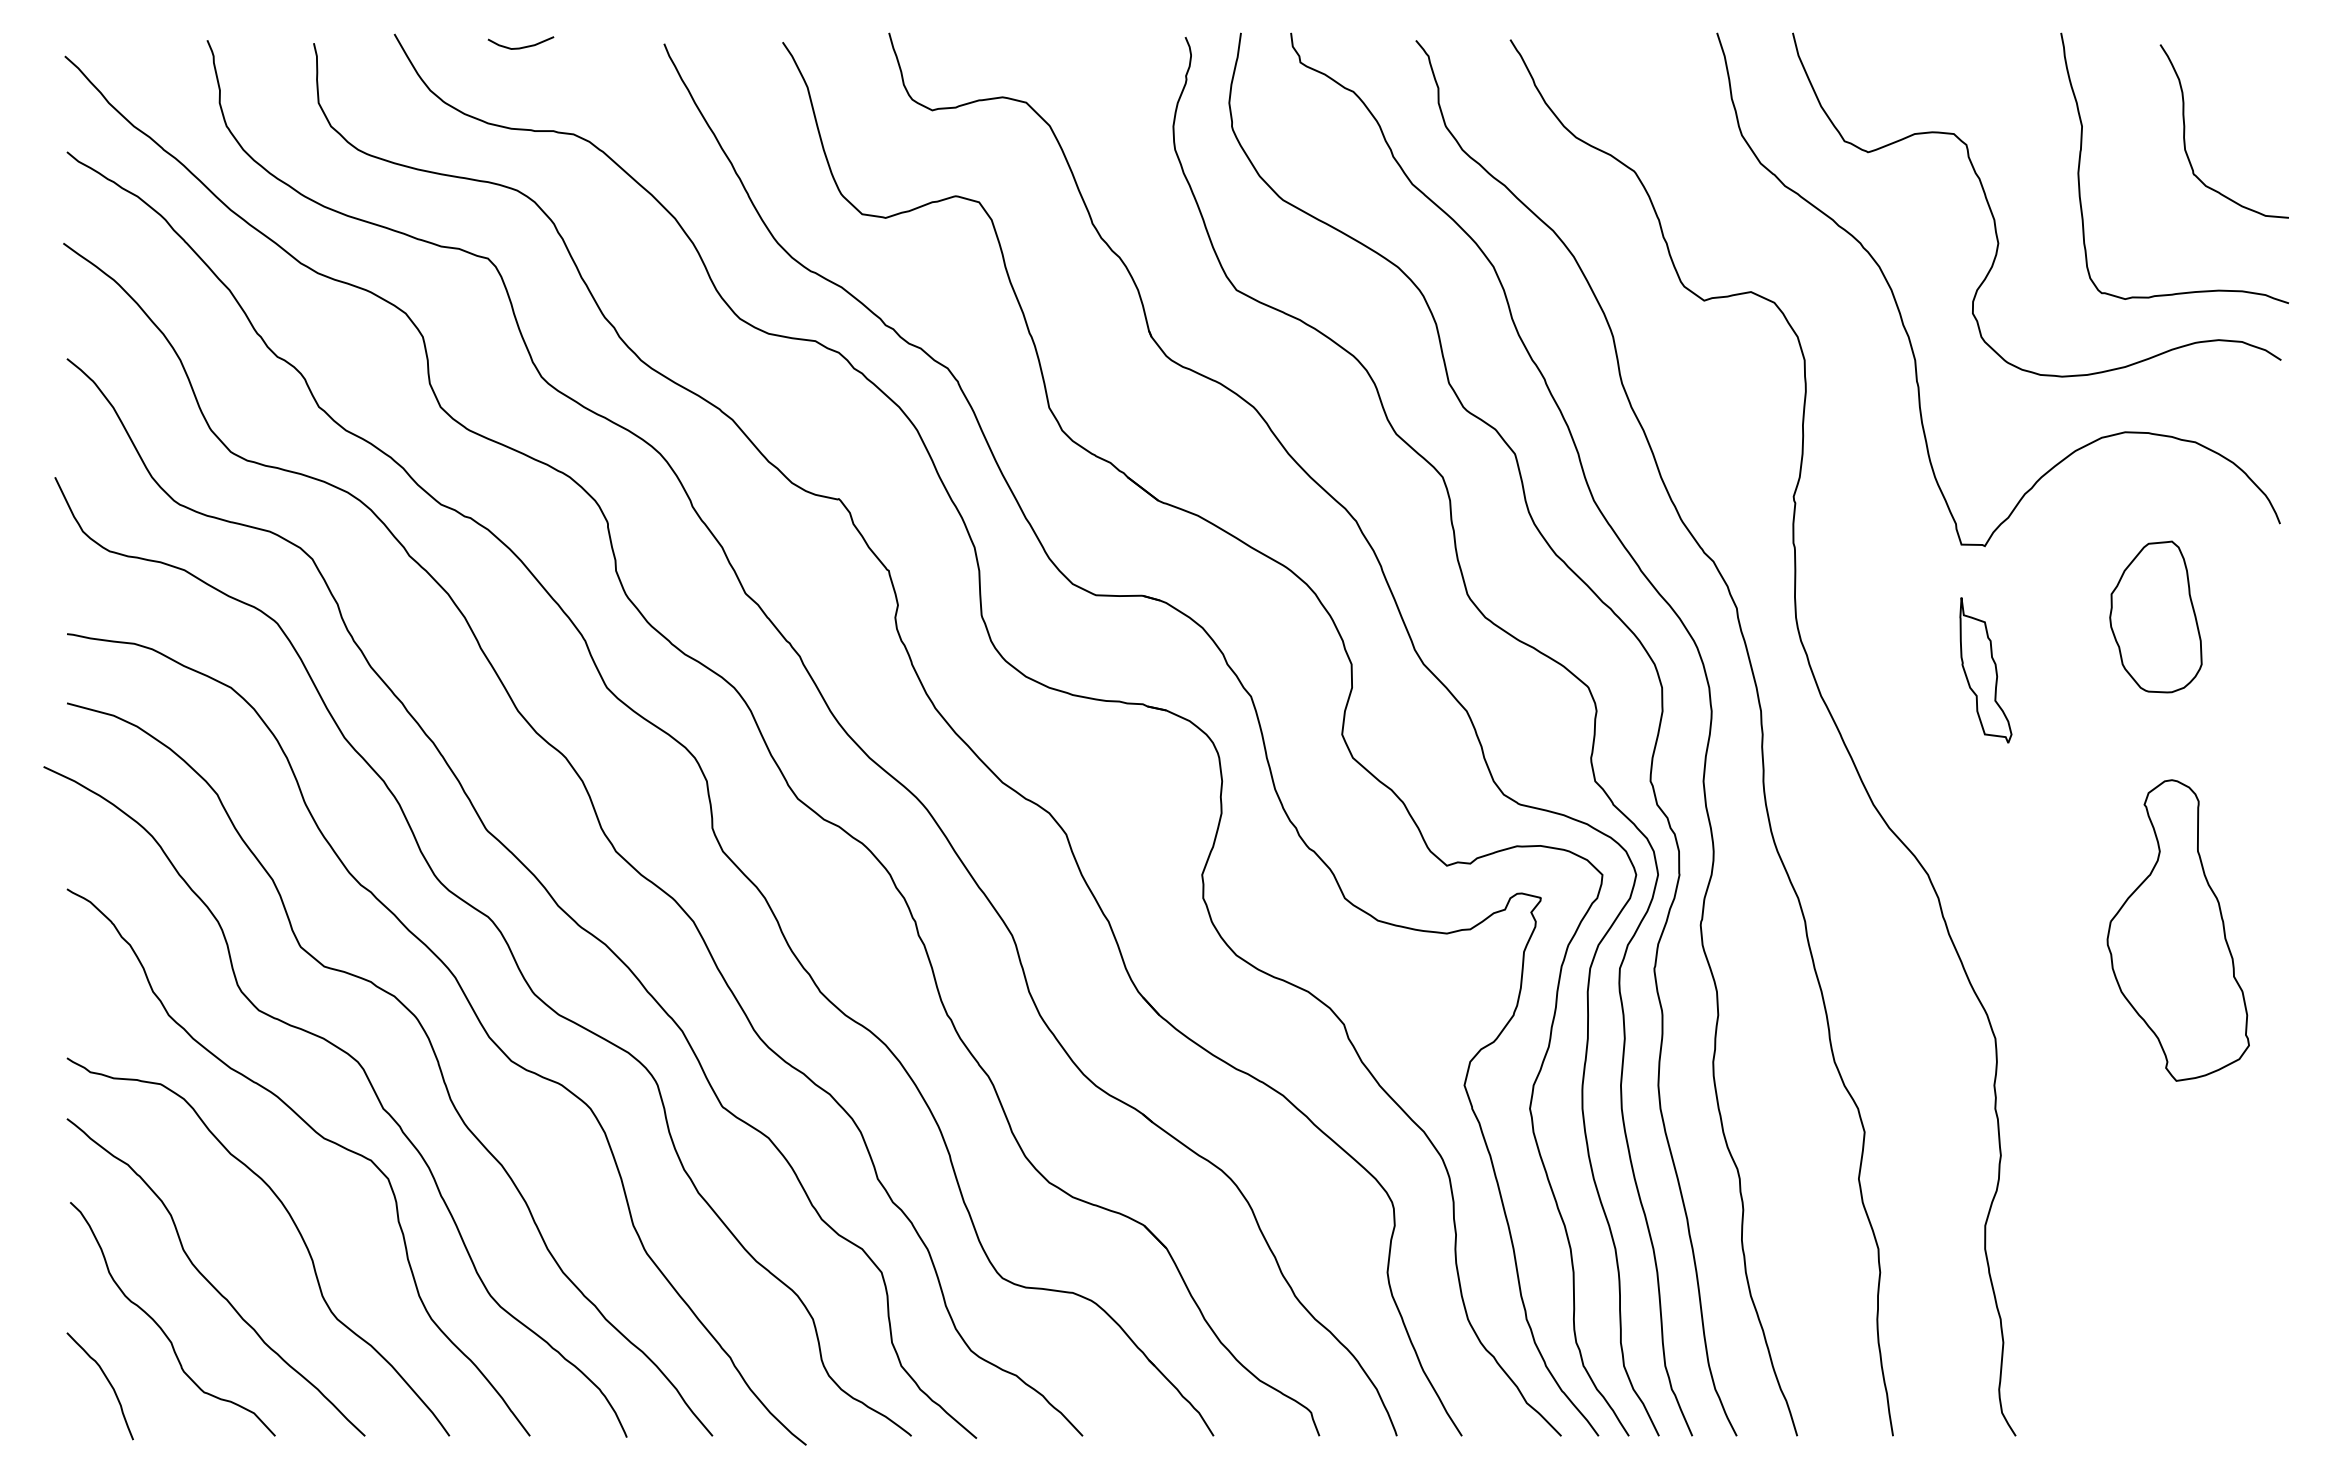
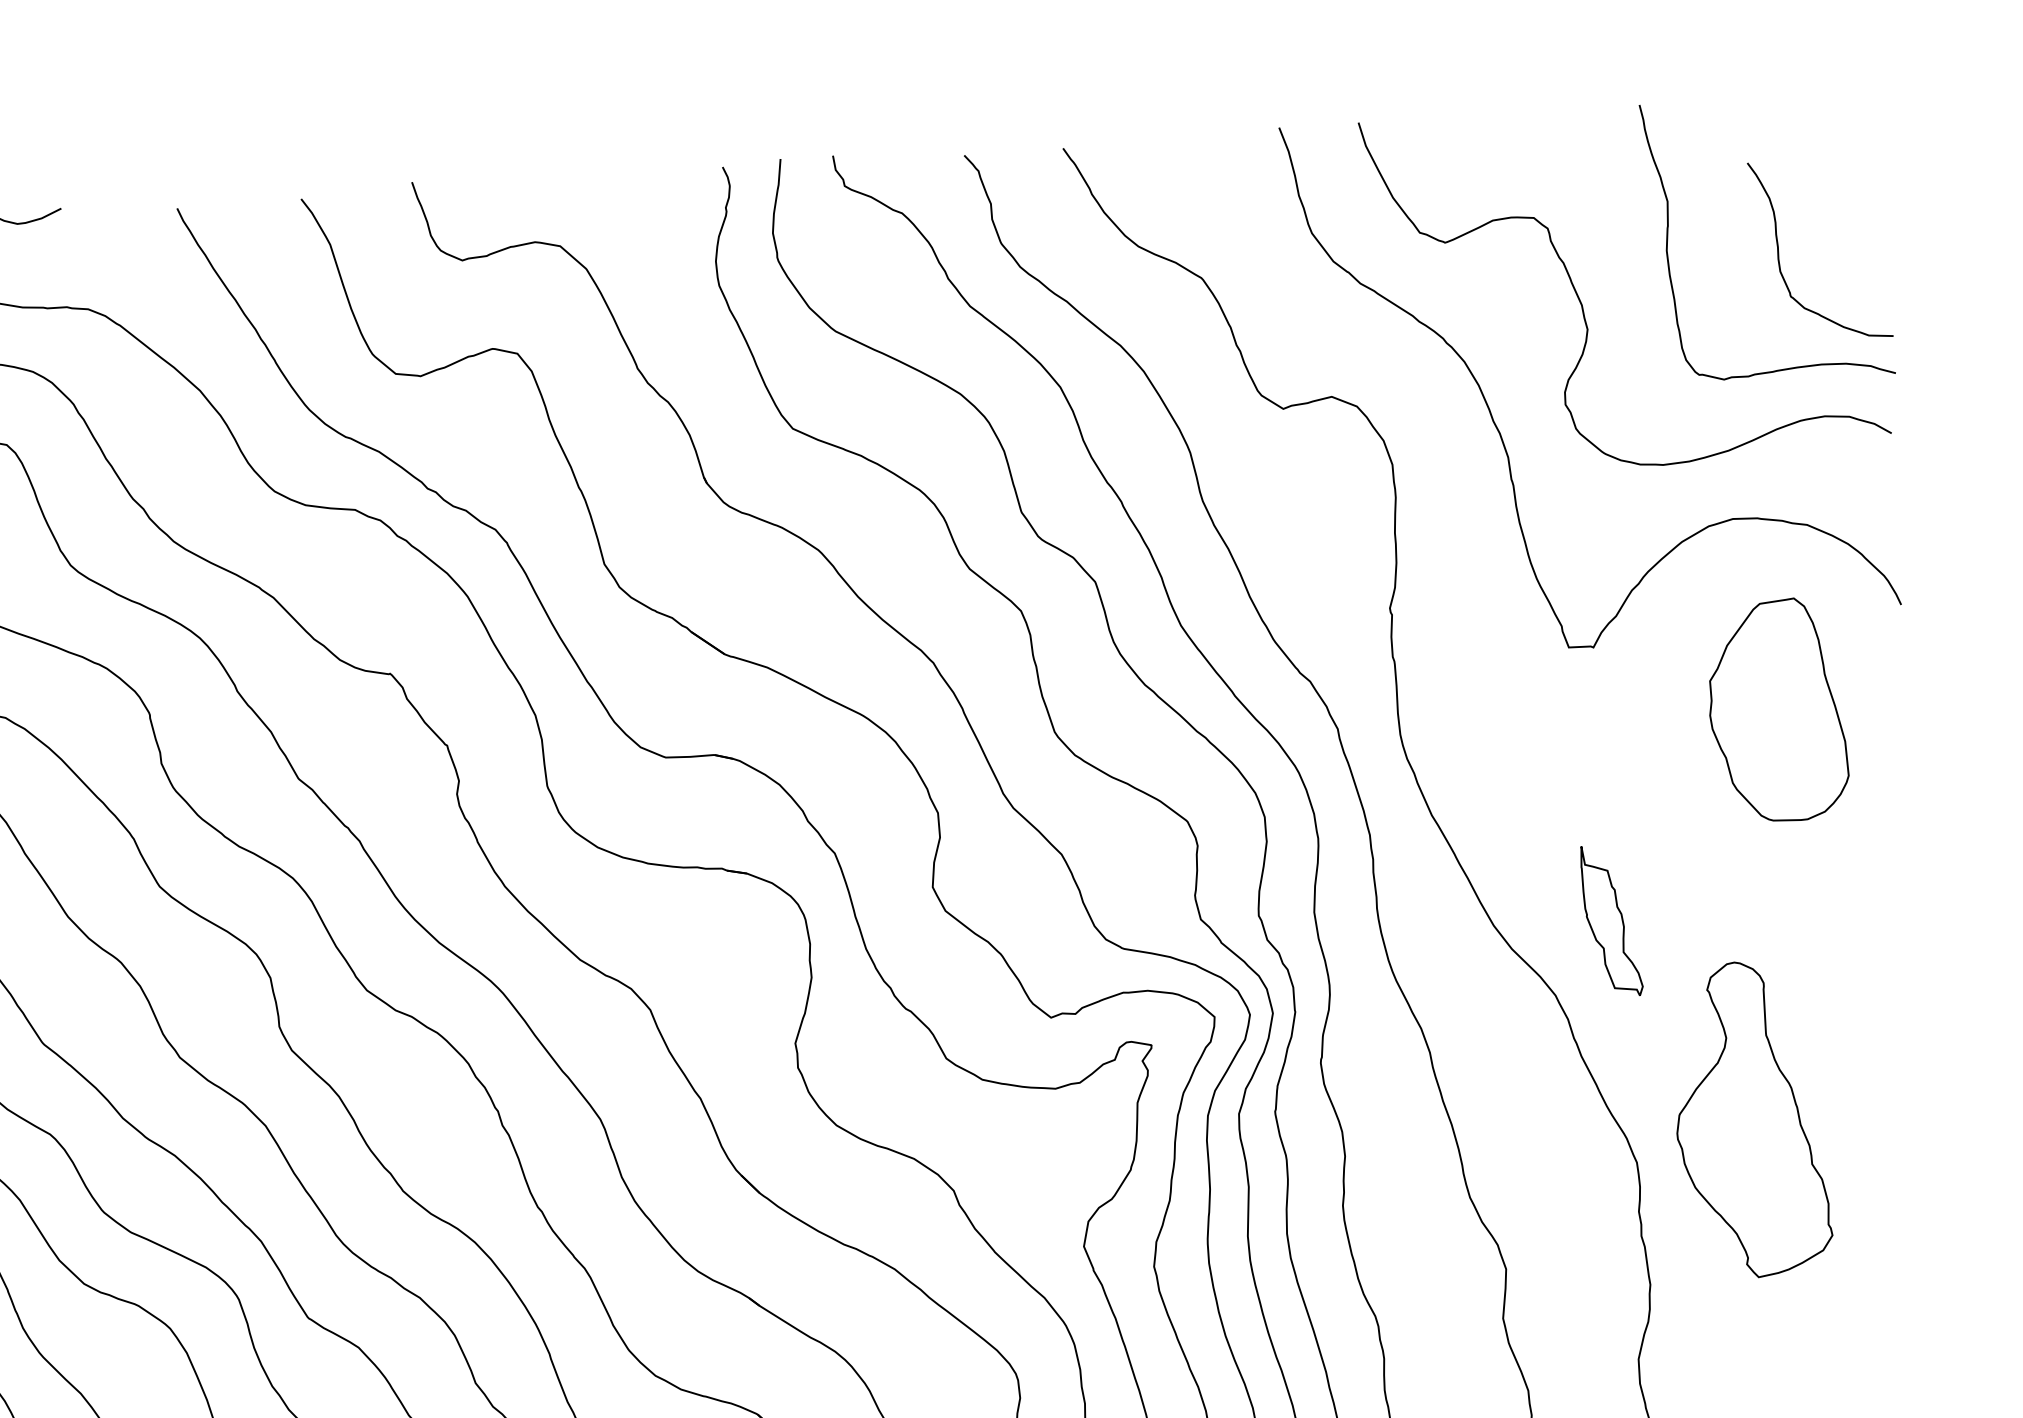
curve: (2185, 131) -> (1779, 252), moved
part: (2155, 616) -> (1776, 709), size x1.4
part: (1985, 670) -> (1611, 921), moved
part: (2177, 930) -> (1749, 1119), moved

